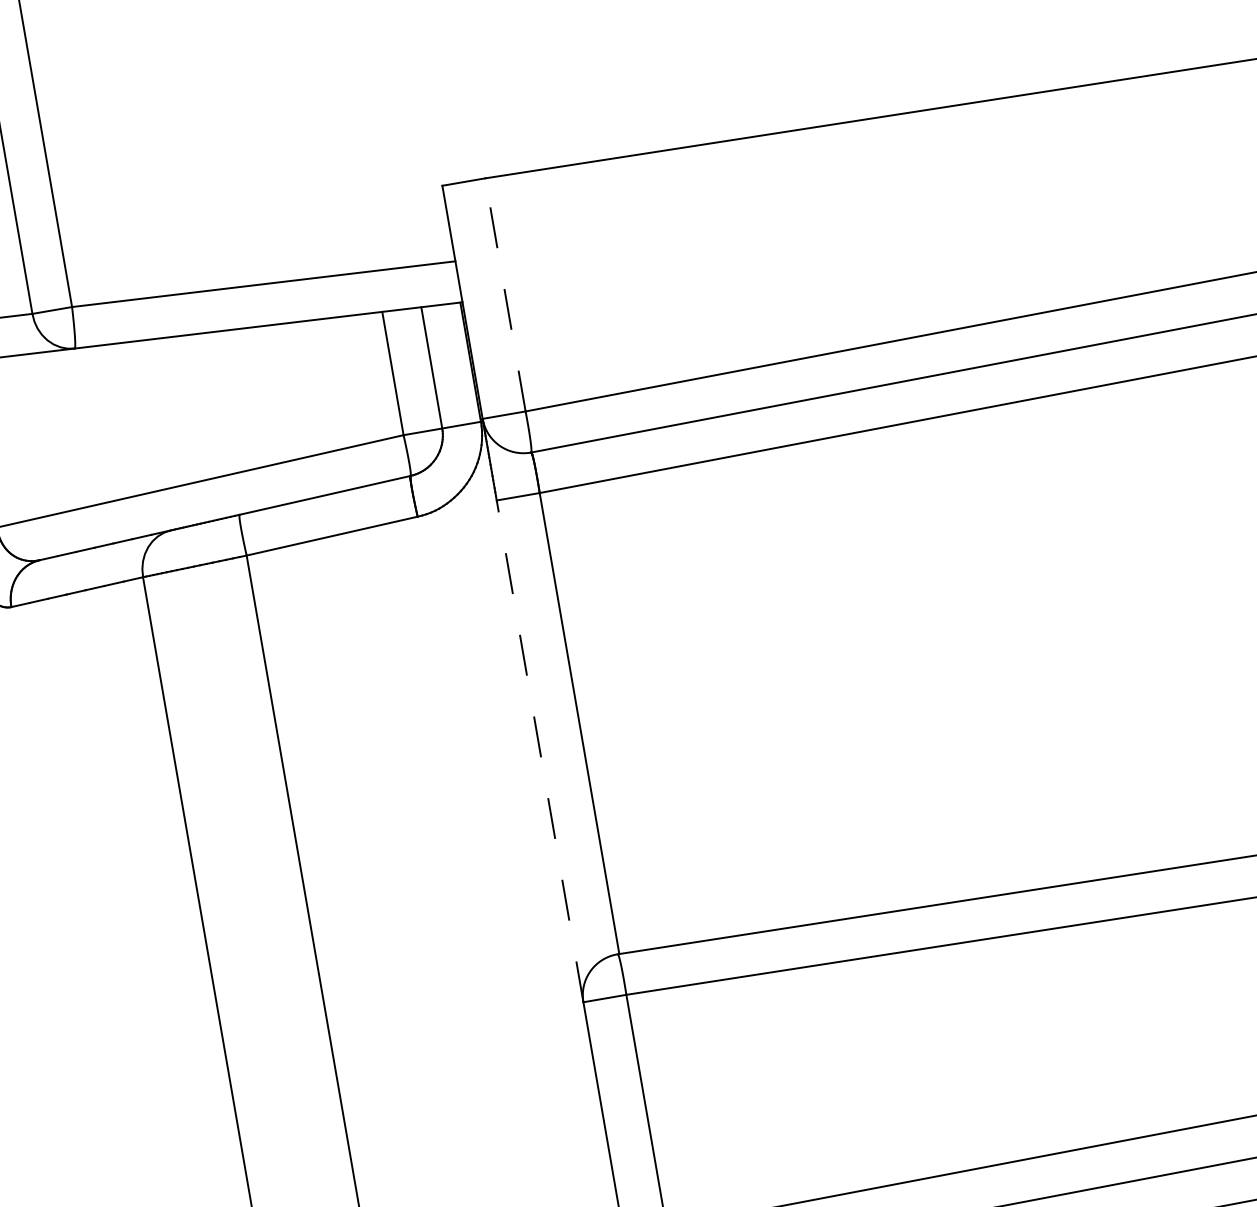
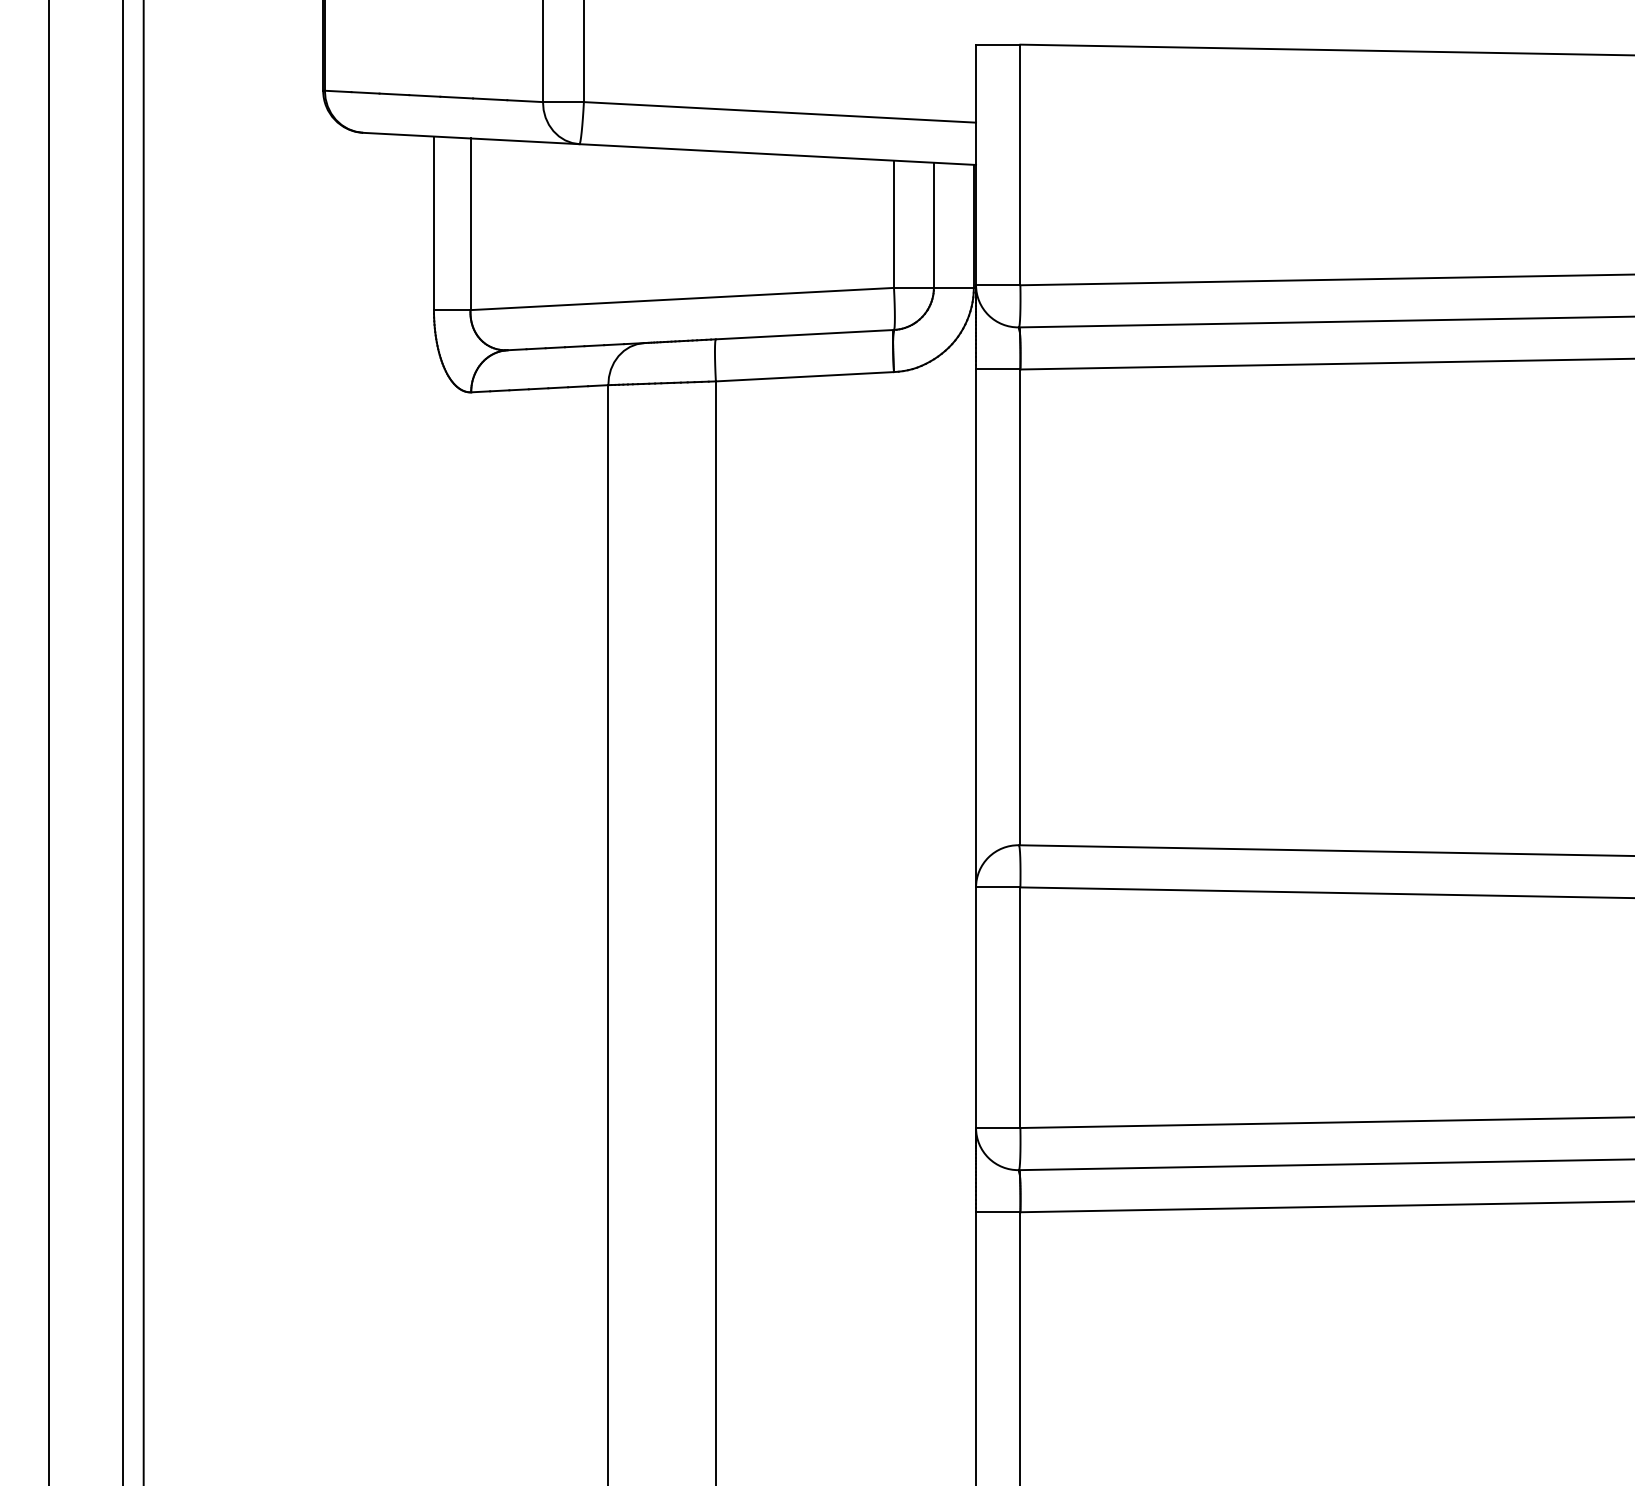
line: (505, 294) -> (1020, 164), dashed -> solid
line: (540, 751) -> (976, 628), dashed -> solid

